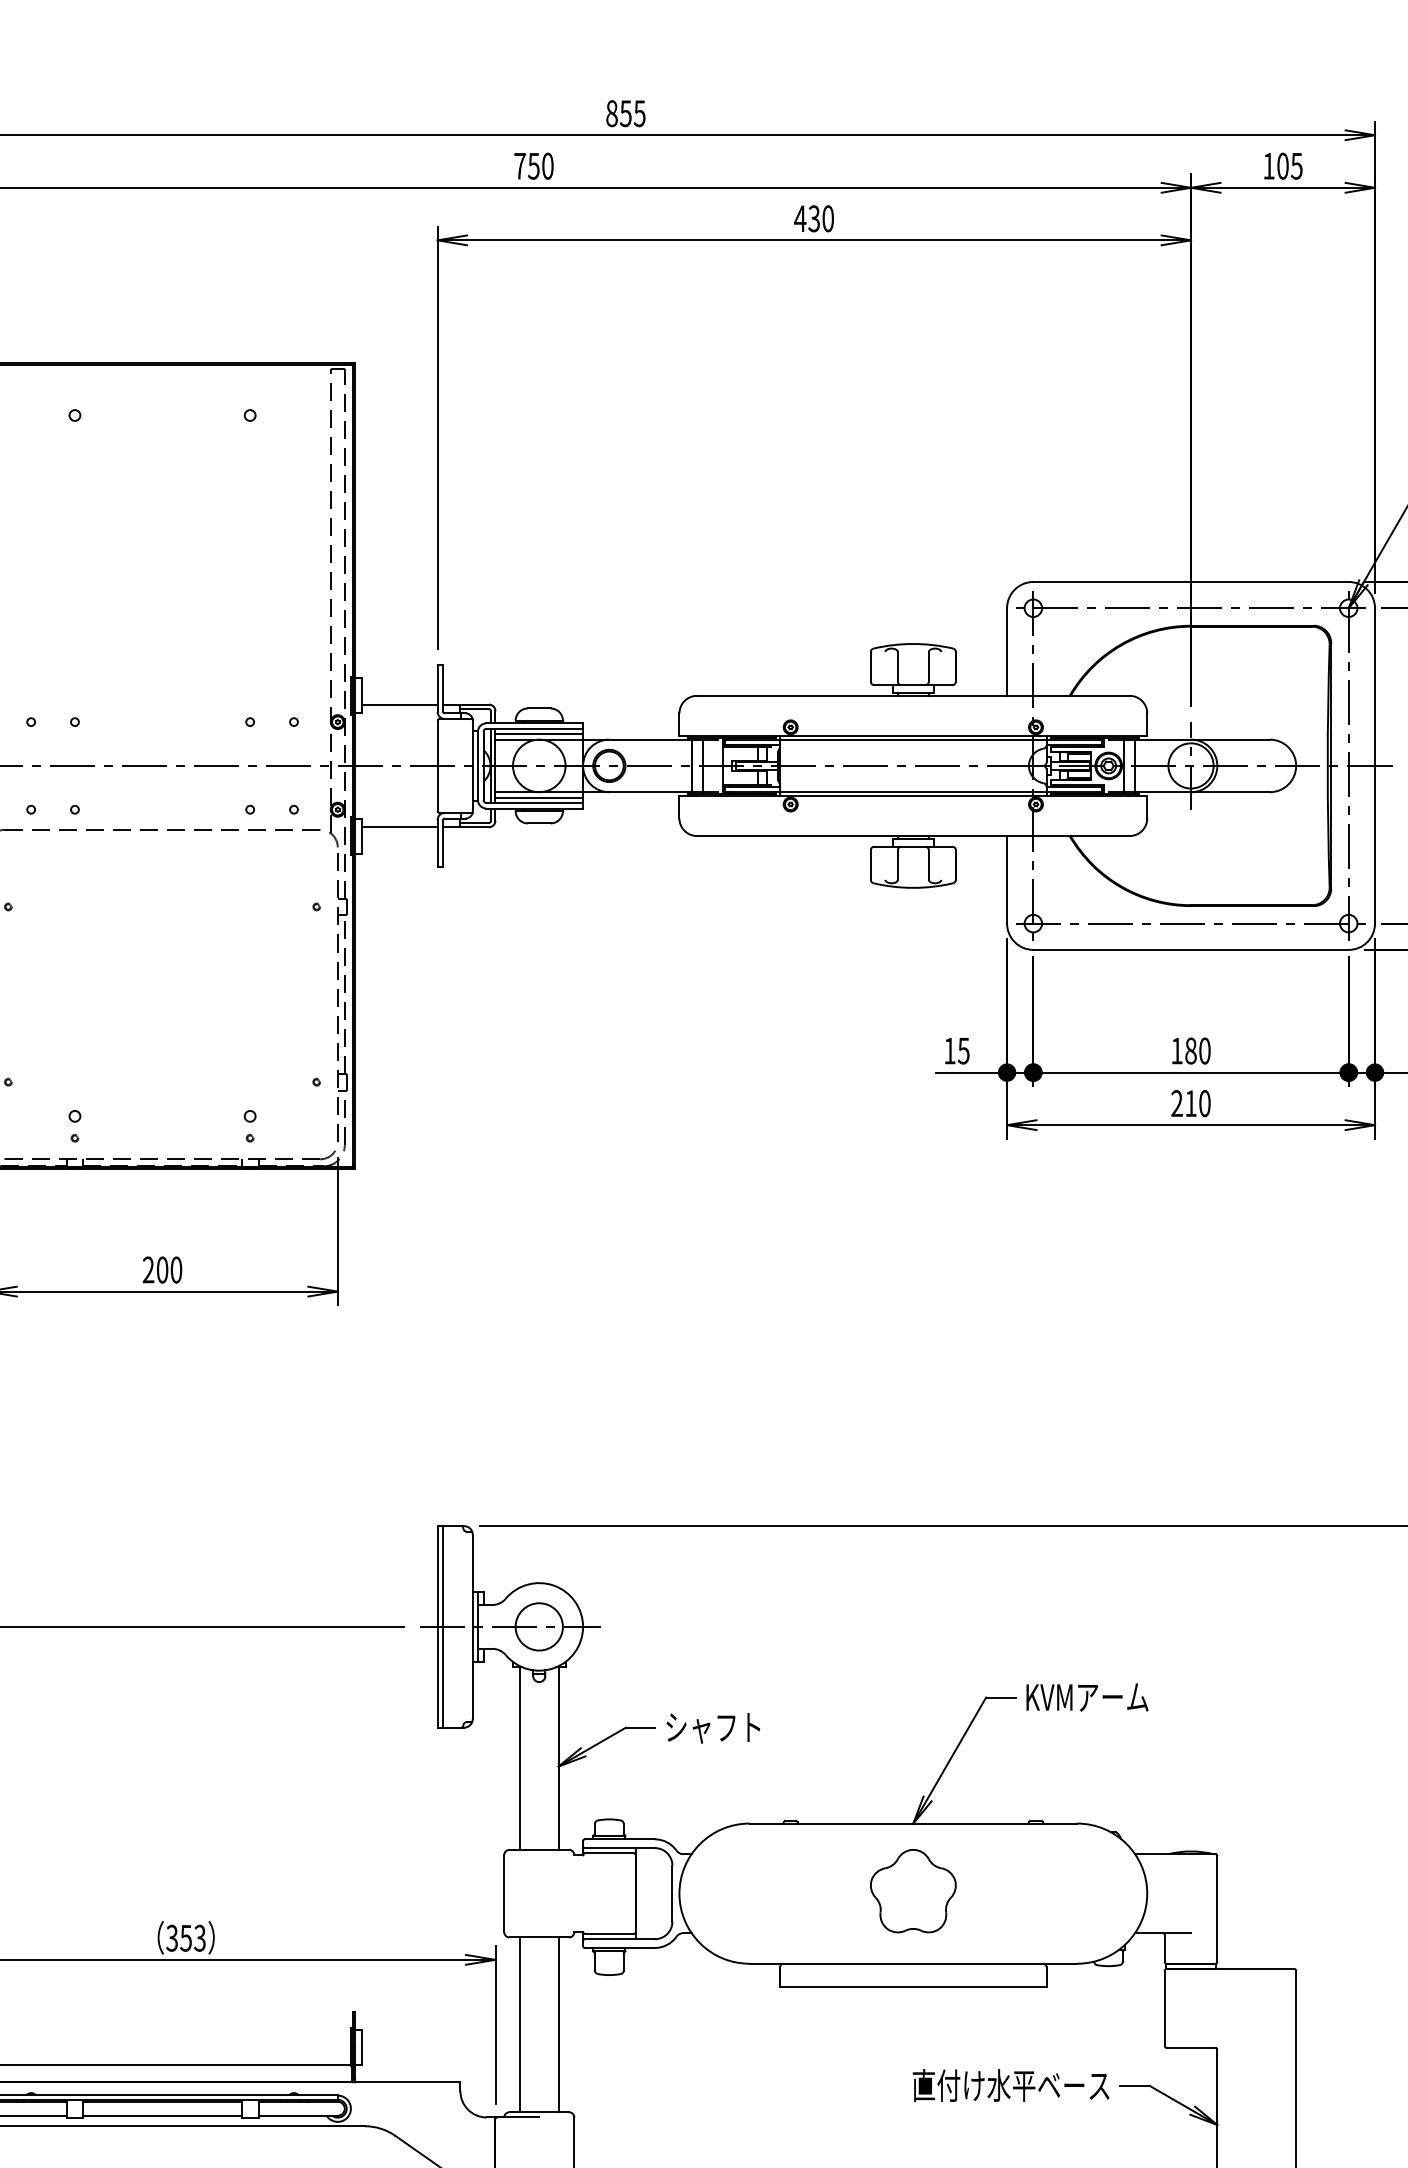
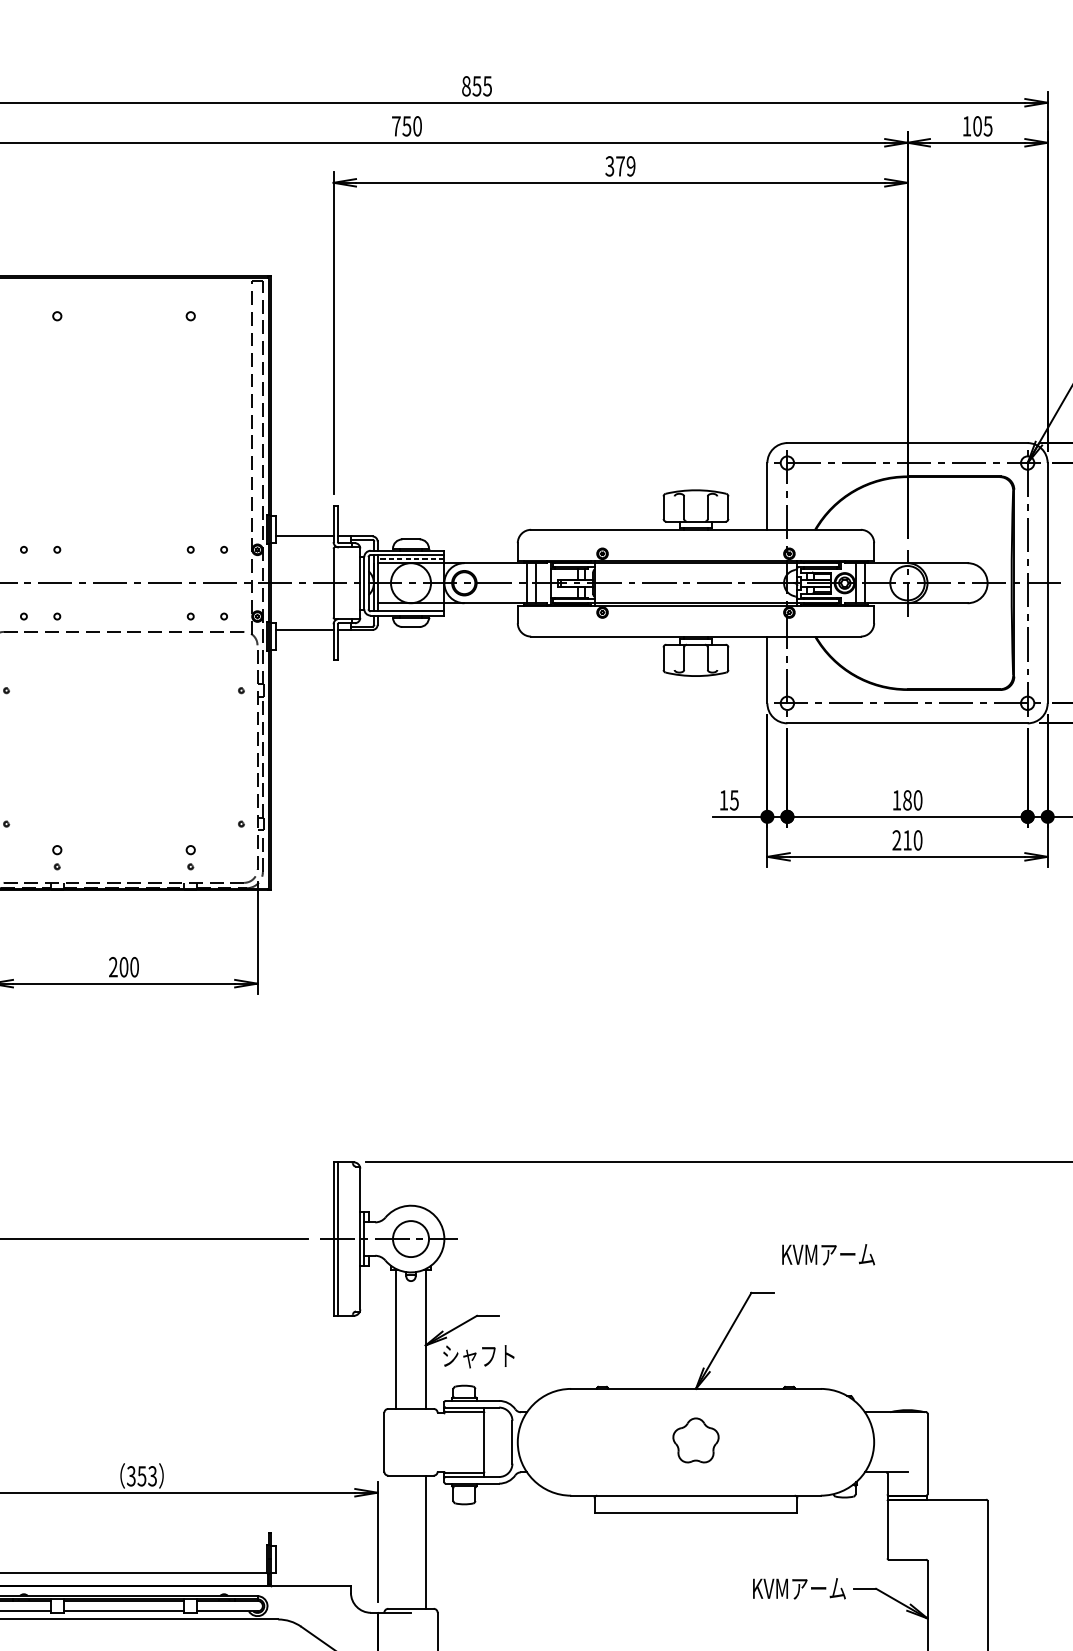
text: (813, 218) -> (619, 166), 430 -> 379
line: (539, 734) -> (411, 559), solid -> dashed
line: (539, 797) -> (411, 607), removed
text: (1087, 1697) -> (828, 1254), moved
text: (713, 1728) -> (478, 1356), moved
part: (913, 1891) -> (696, 1440), size x0.7
line: (520, 2024) -> (396, 1541), removed
text: (1011, 2085) -> (770, 1588), 直付け水平ベース -> KVMアーム

